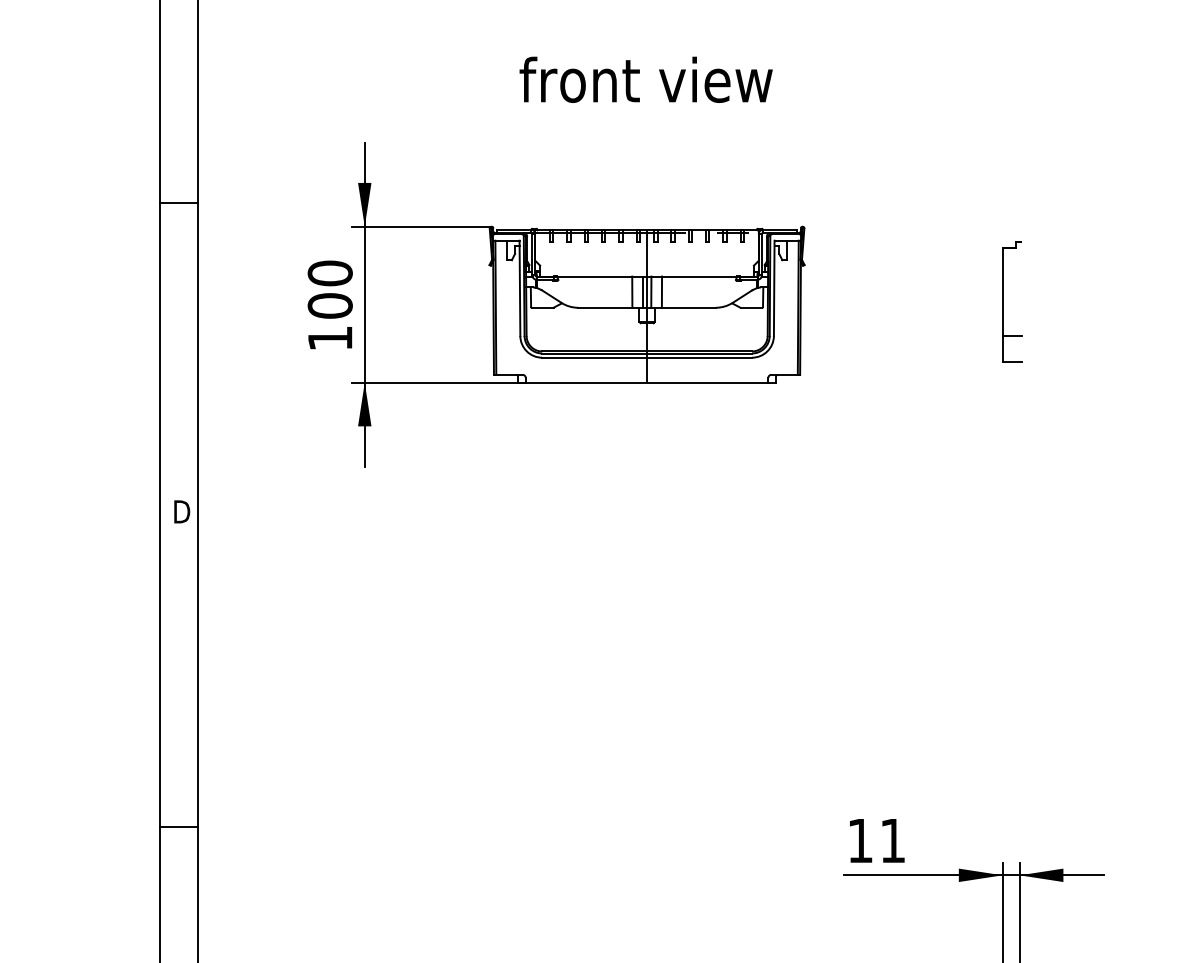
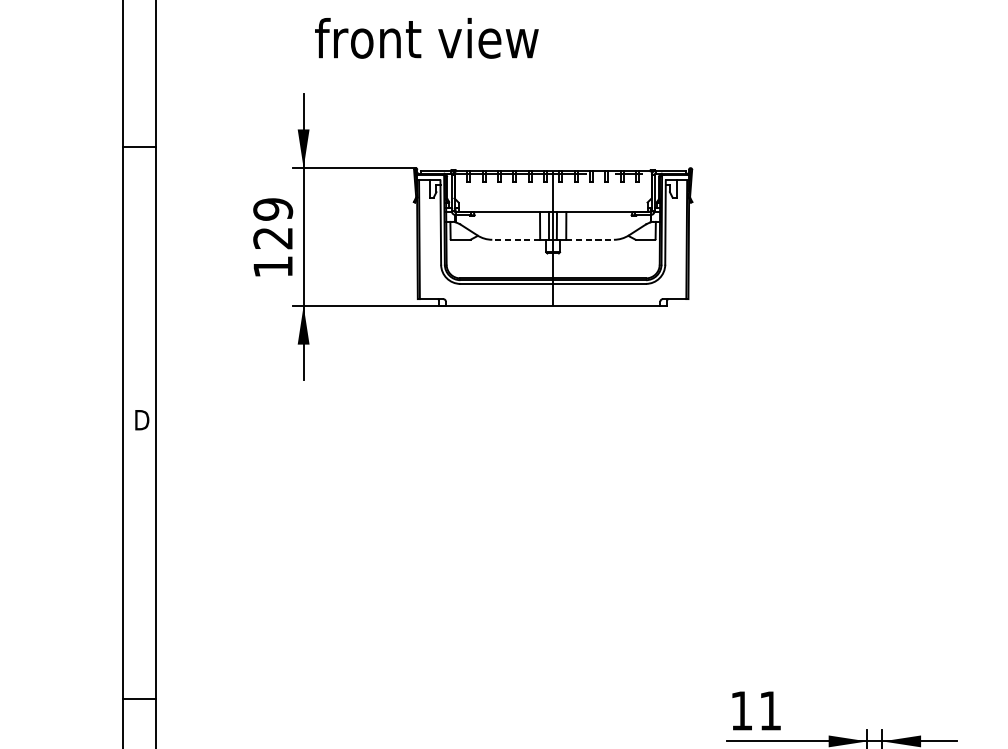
text: (645, 79) -> (426, 38), moved
text: (329, 289) -> (272, 223), 100 -> 129
part: (1003, 301) -> (868, 234), removed
line: (604, 307) -> (515, 239), solid -> dashed
line: (688, 307) -> (589, 239), solid -> dashed

